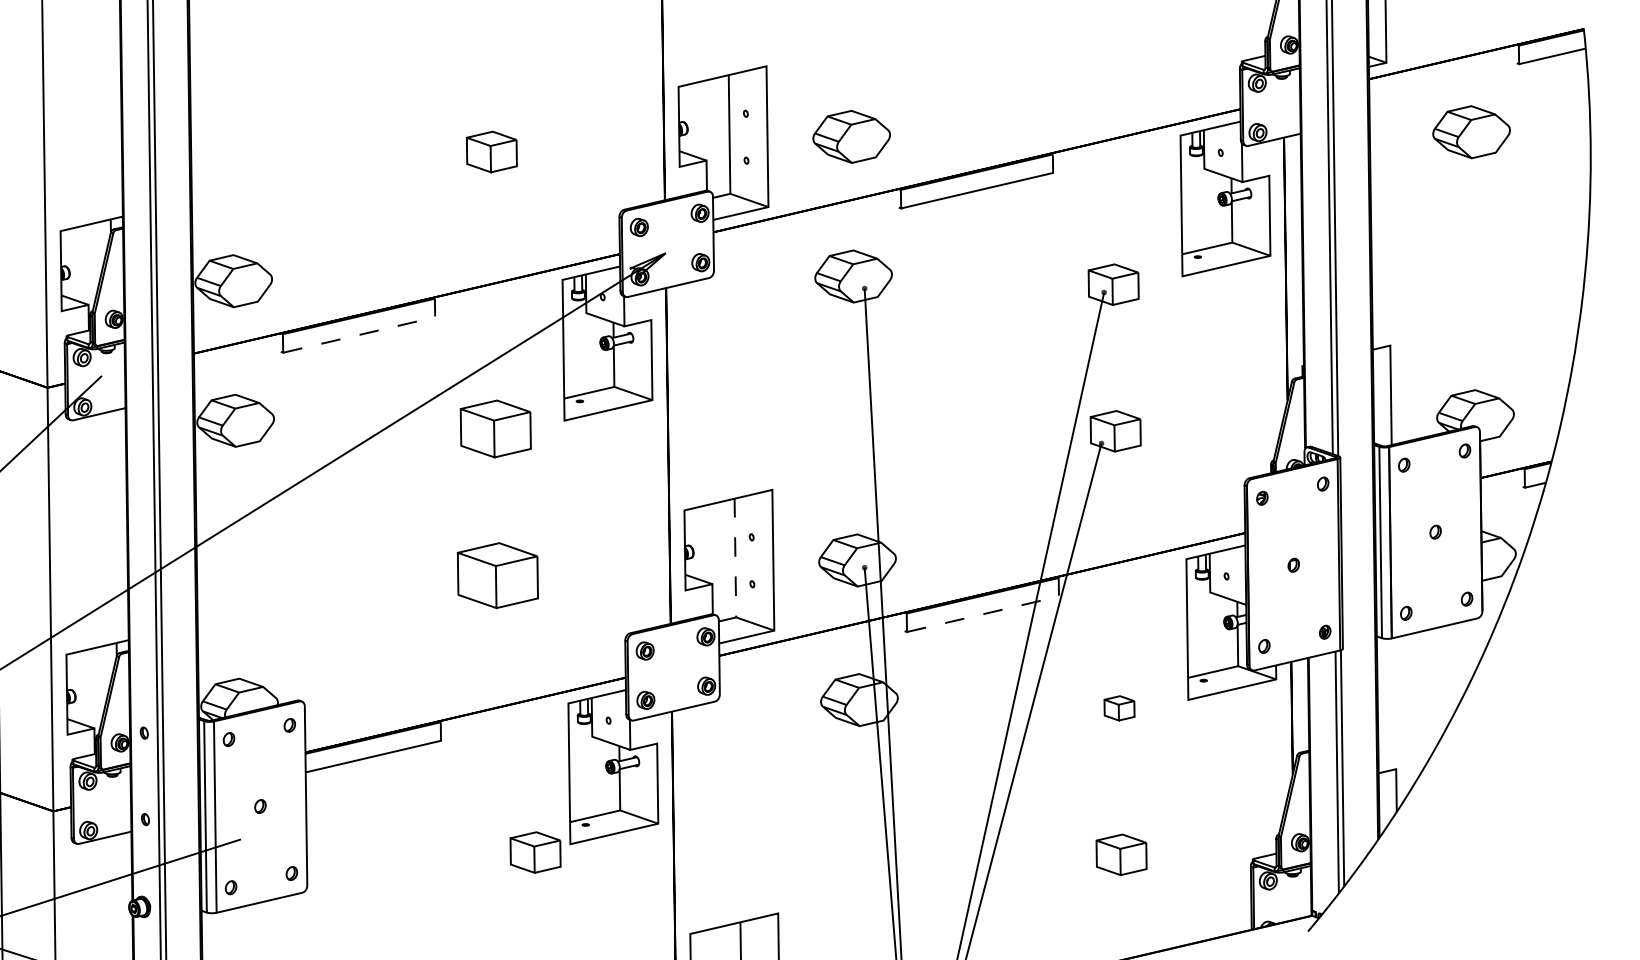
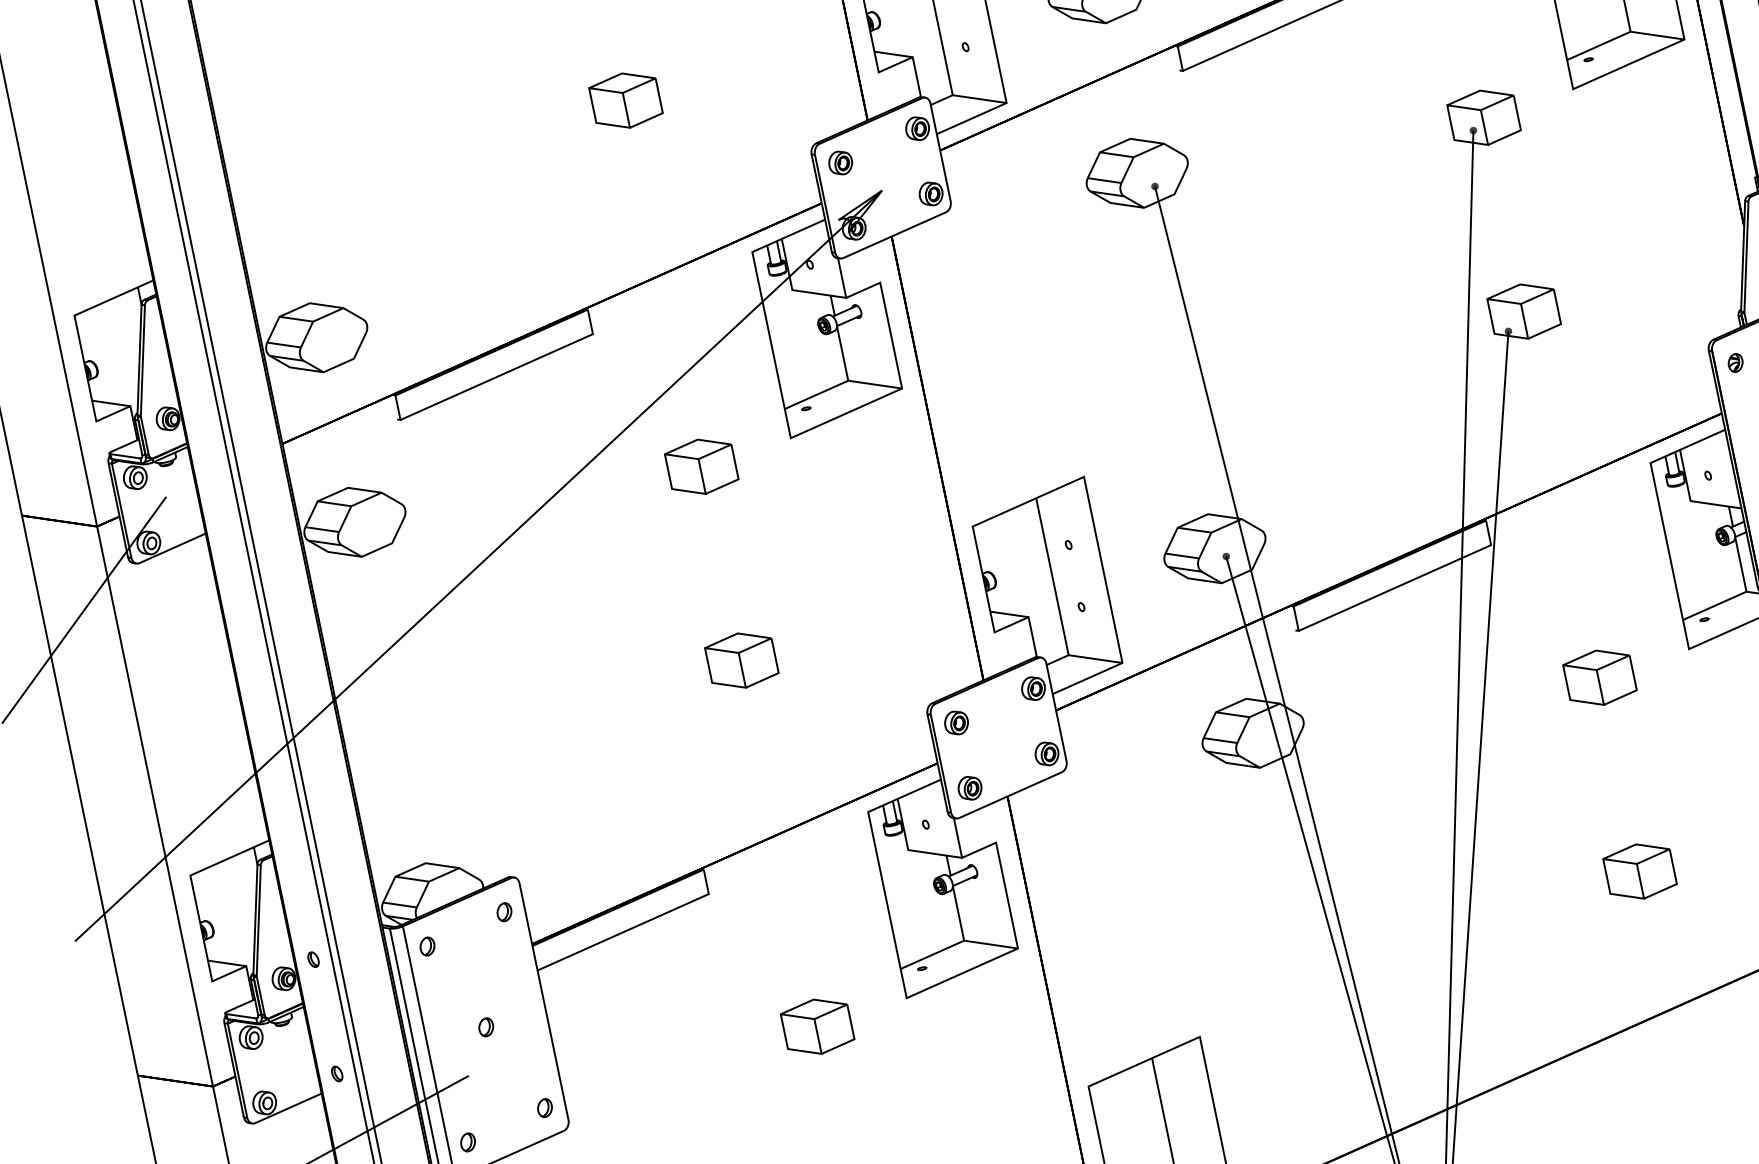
line: (369, 332) -> (509, 371), dashed -> solid
part: (495, 428) -> (701, 466), size x0.71
line: (735, 567) -> (1054, 589), dashed -> solid
part: (497, 575) -> (741, 660), size x0.62
line: (993, 611) -> (1408, 581), dashed -> solid
part: (1119, 708) -> (1599, 678), size x1.67
part: (535, 852) -> (817, 1026), moved

